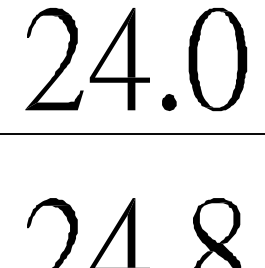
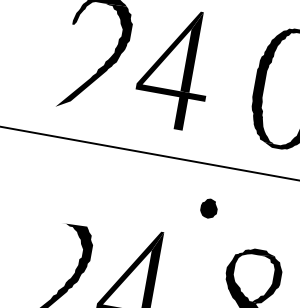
fill: (54, 100) -> (91, 102), removed
part: (169, 102) -> (209, 208), moved
fill: (48, 213) -> (60, 232), removed

